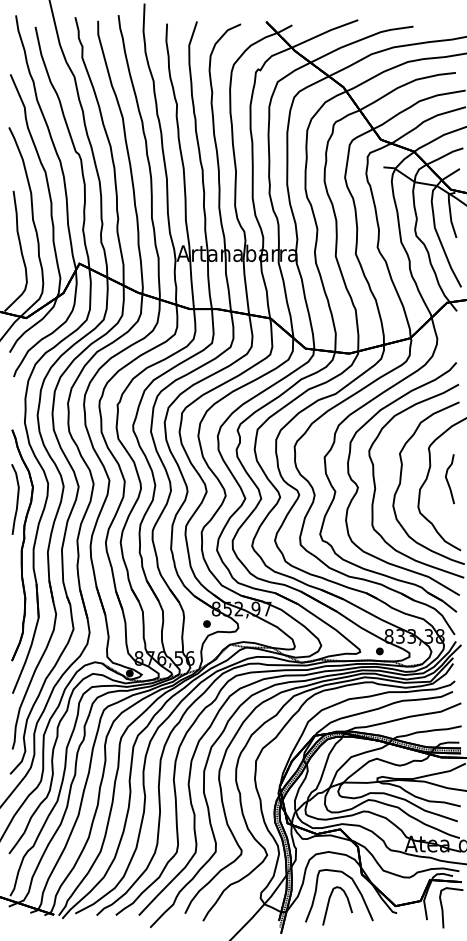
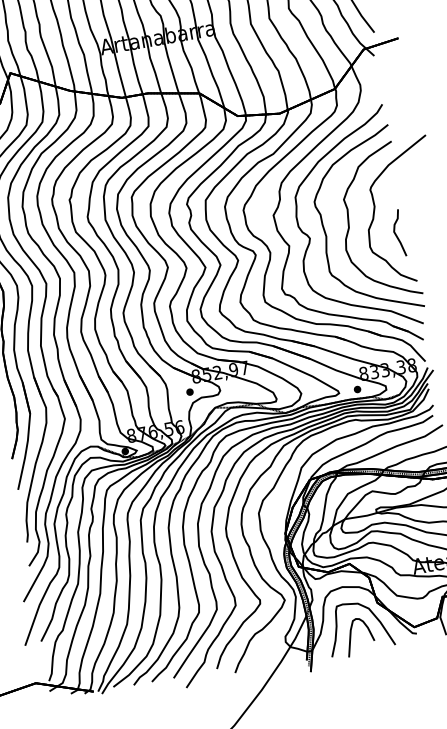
part: (449, 479) -> (398, 233), moved

